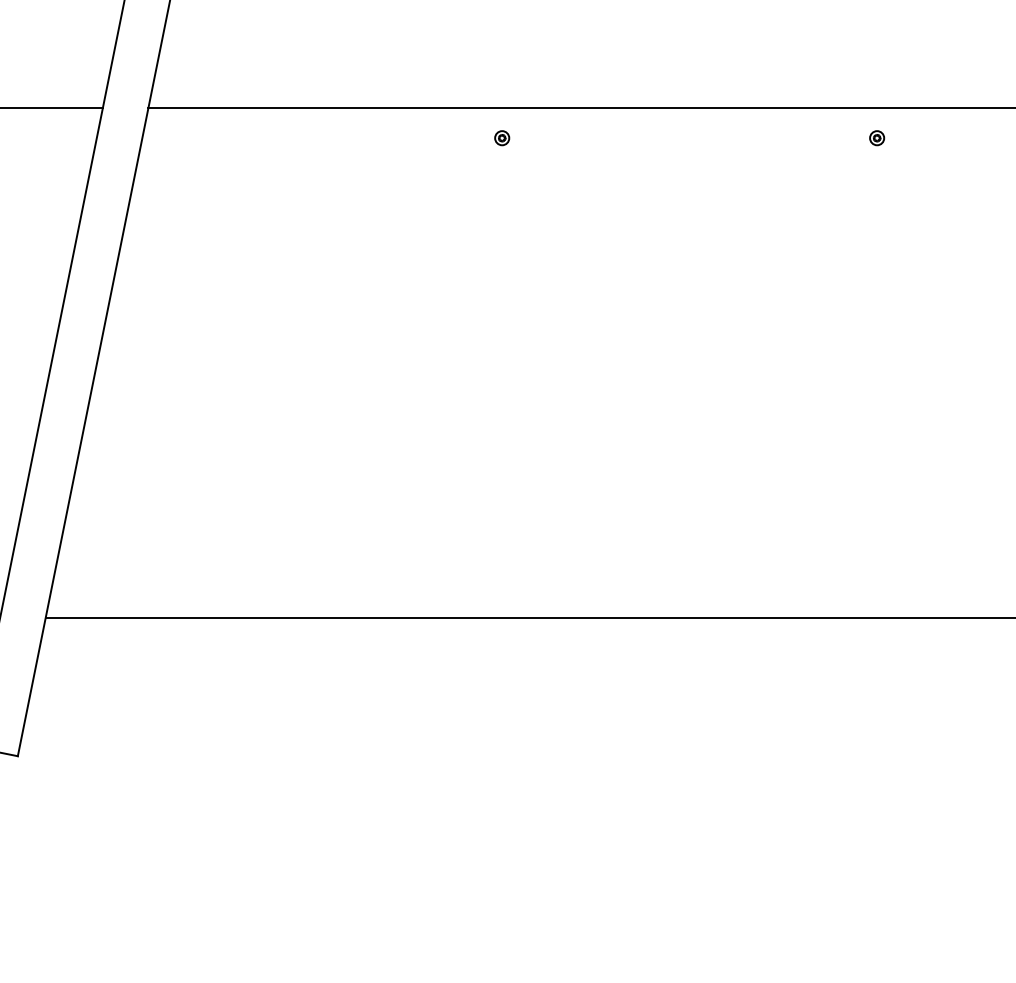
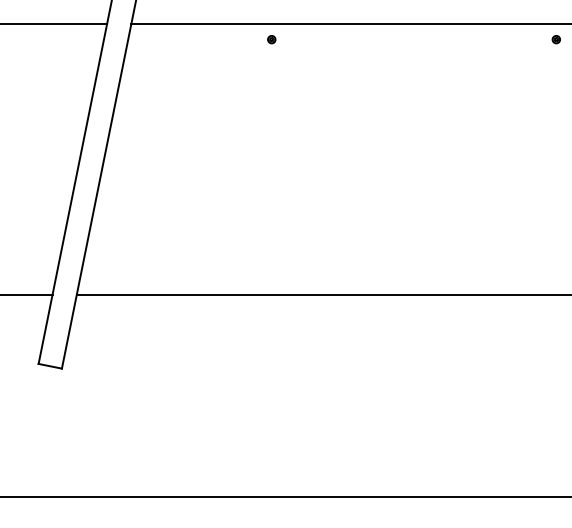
part: (501, 137) -> (271, 39), moved
part: (875, 137) -> (555, 39), moved

